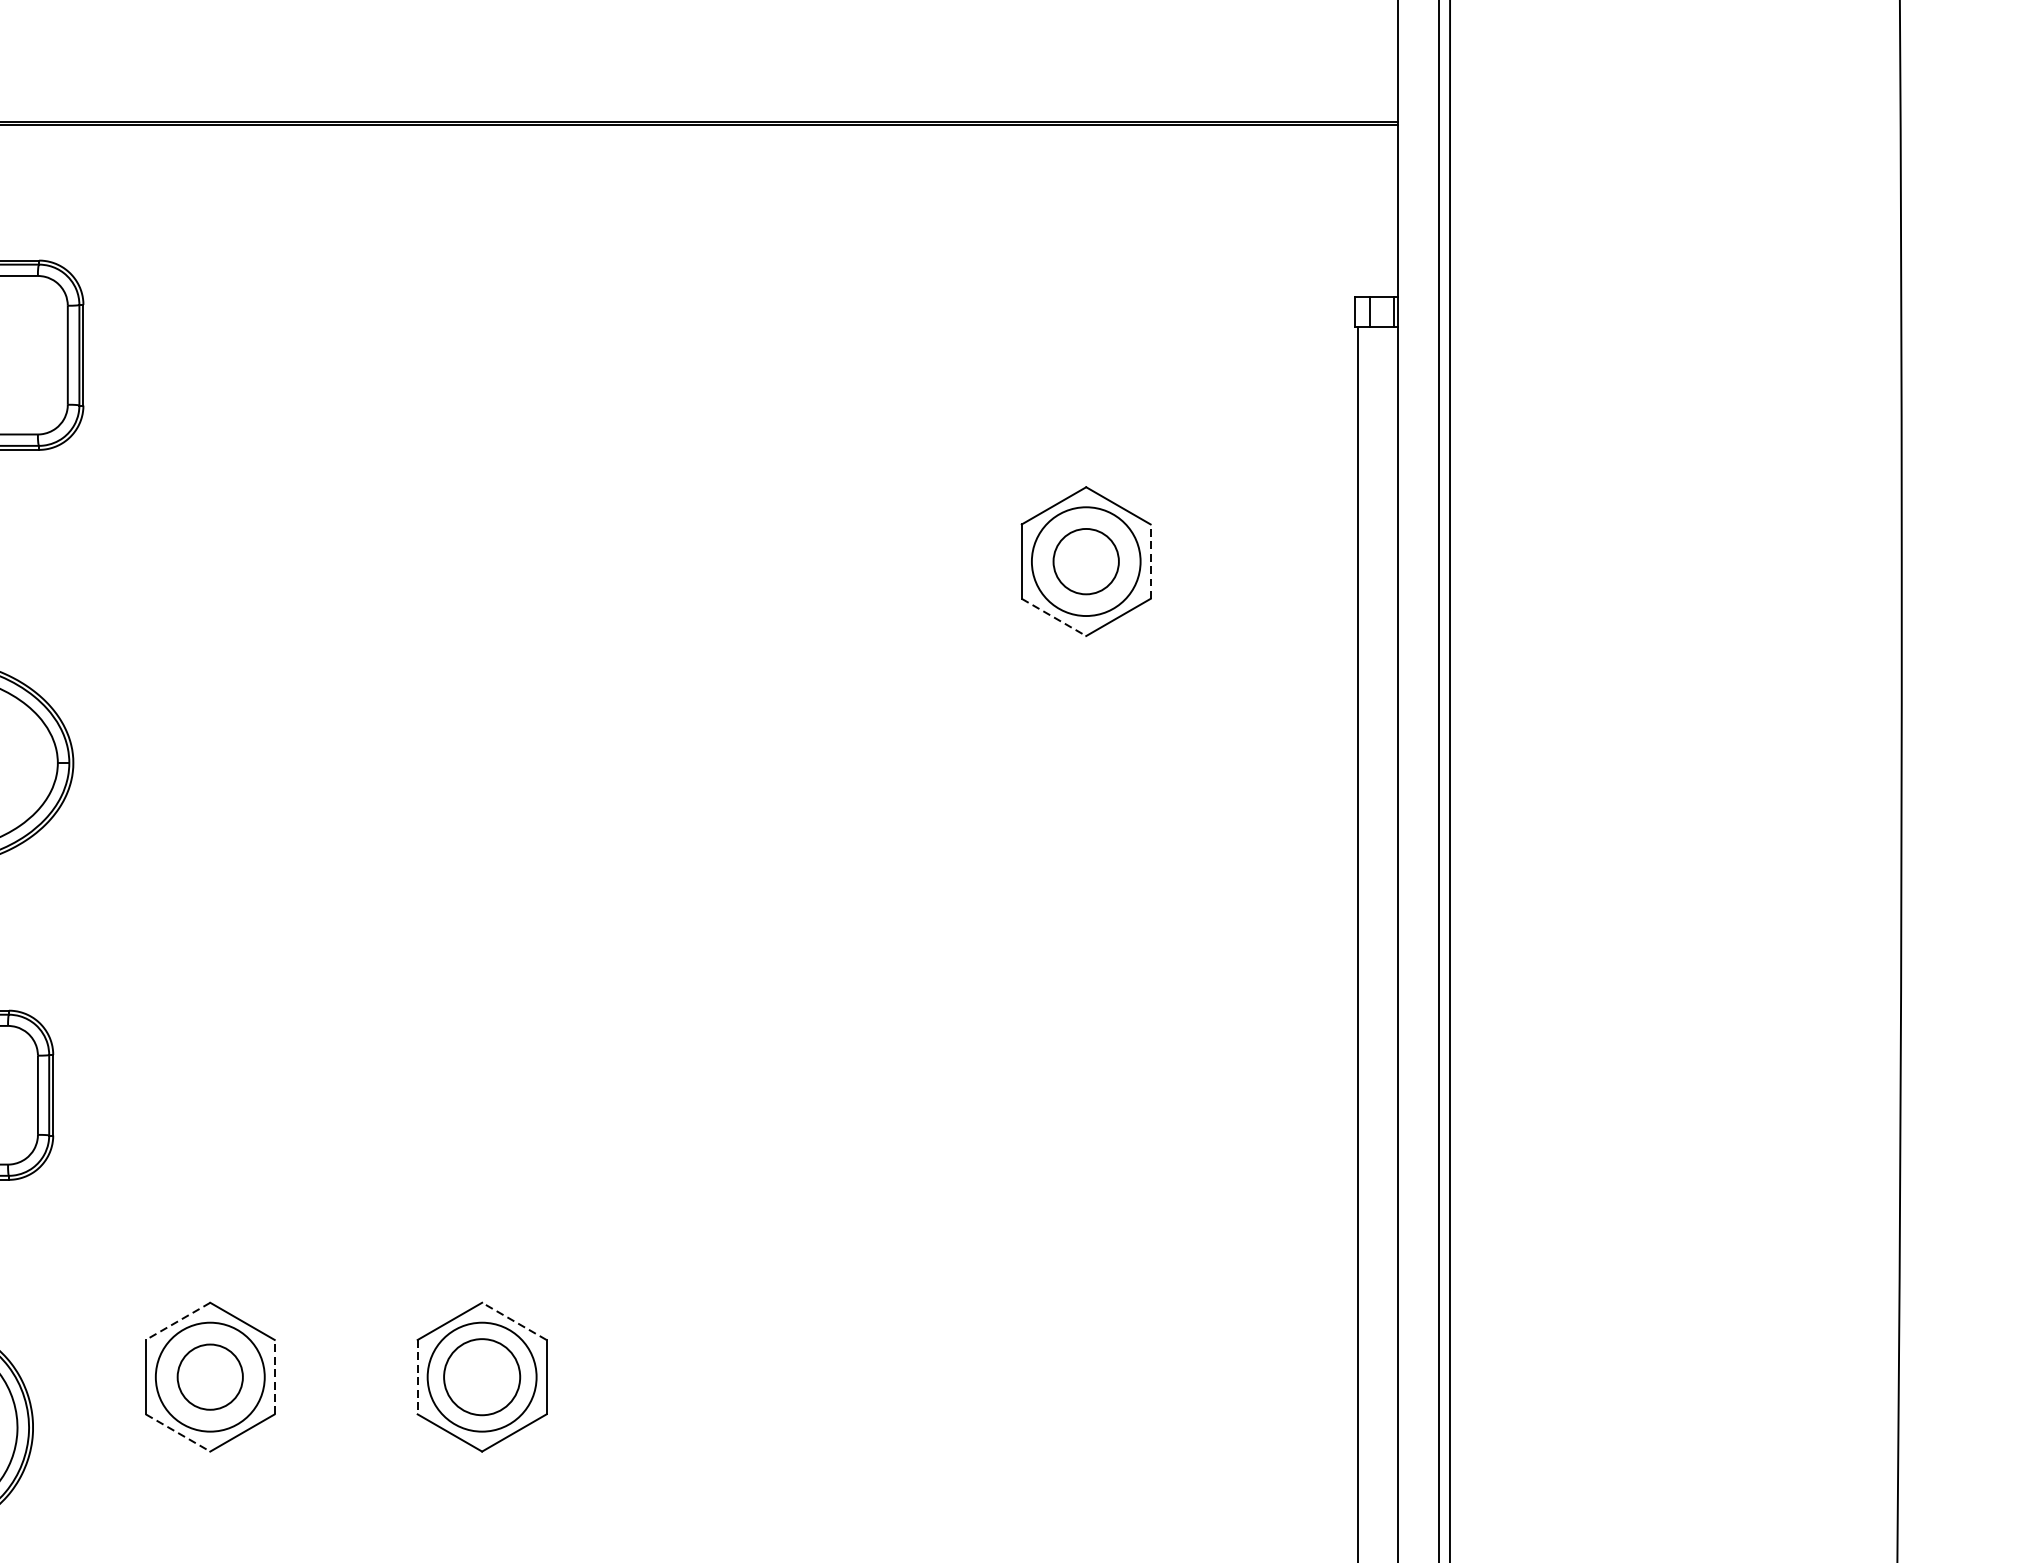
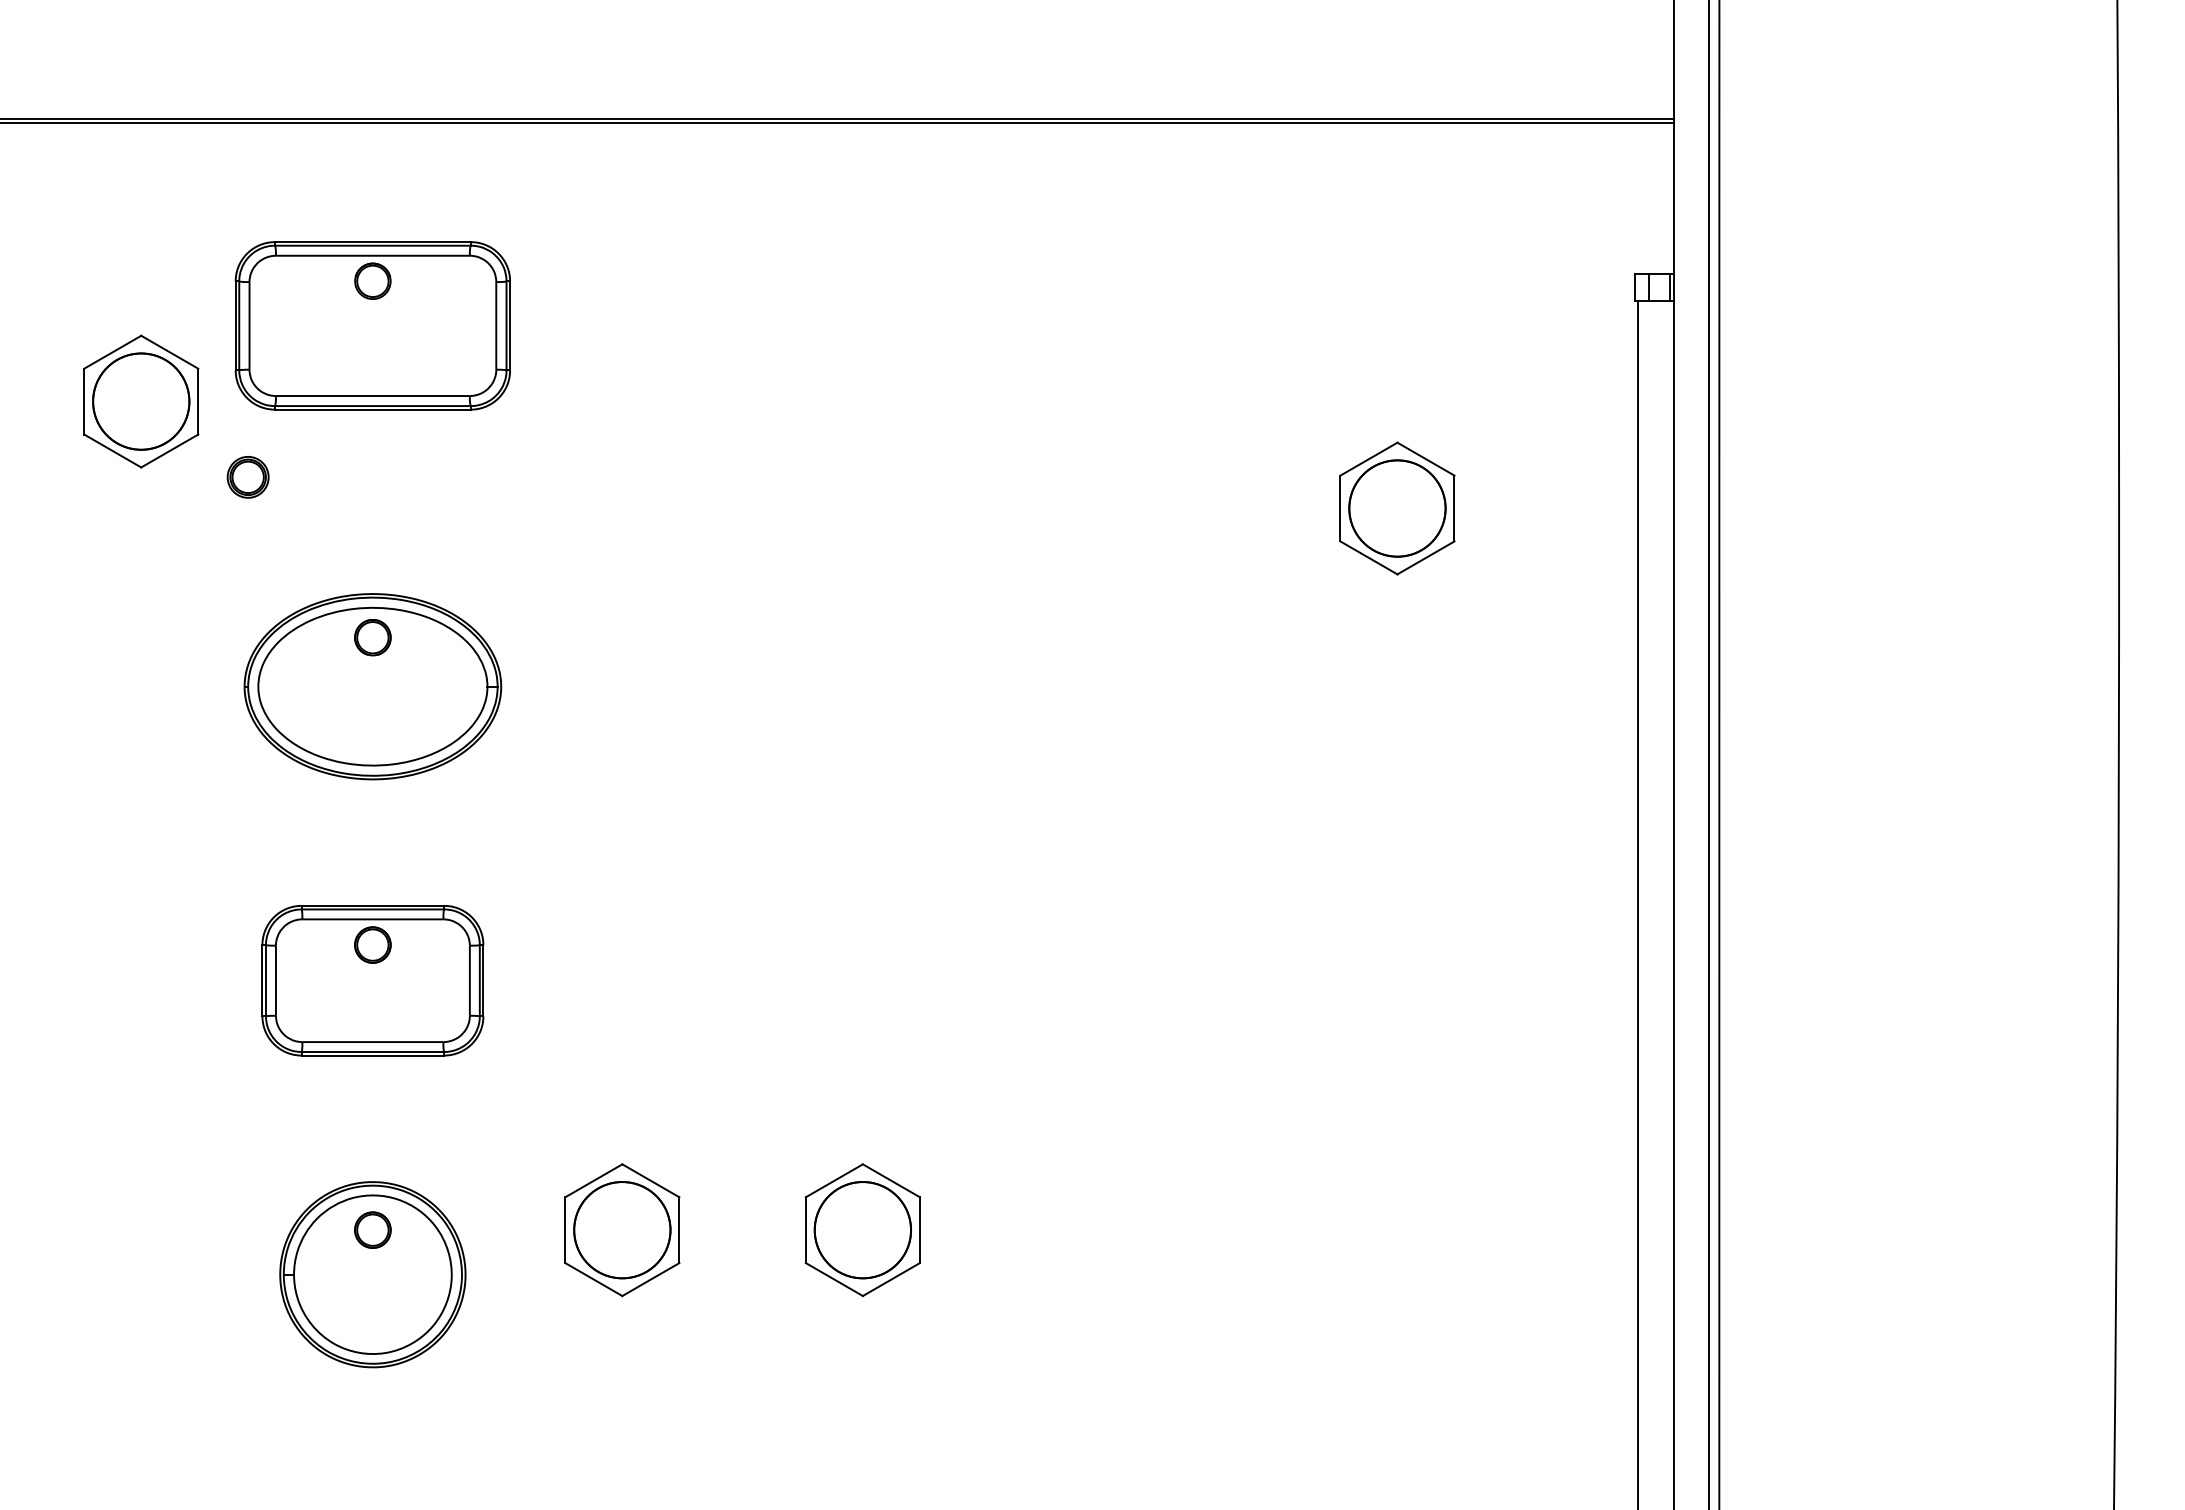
circle: (1086, 561) -> (1397, 508), size x1.67
line: (1150, 561) -> (1454, 508), dashed -> solid
line: (1053, 616) -> (1368, 557), dashed -> solid
line: (177, 1321) -> (593, 1180), dashed -> solid
line: (514, 1321) -> (891, 1180), dashed -> solid
circle: (210, 1377) -> (622, 1230), size x1.67
line: (274, 1377) -> (679, 1230), dashed -> solid
line: (417, 1377) -> (805, 1230), dashed -> solid
circle: (481, 1377) -> (862, 1230), size x1.43
line: (177, 1432) -> (593, 1279), dashed -> solid

